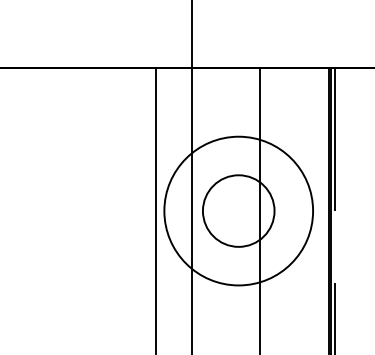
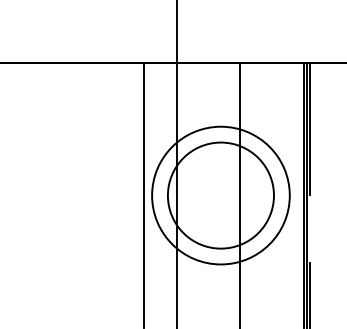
circle: (238, 210) -> (220, 195), size x1.6

